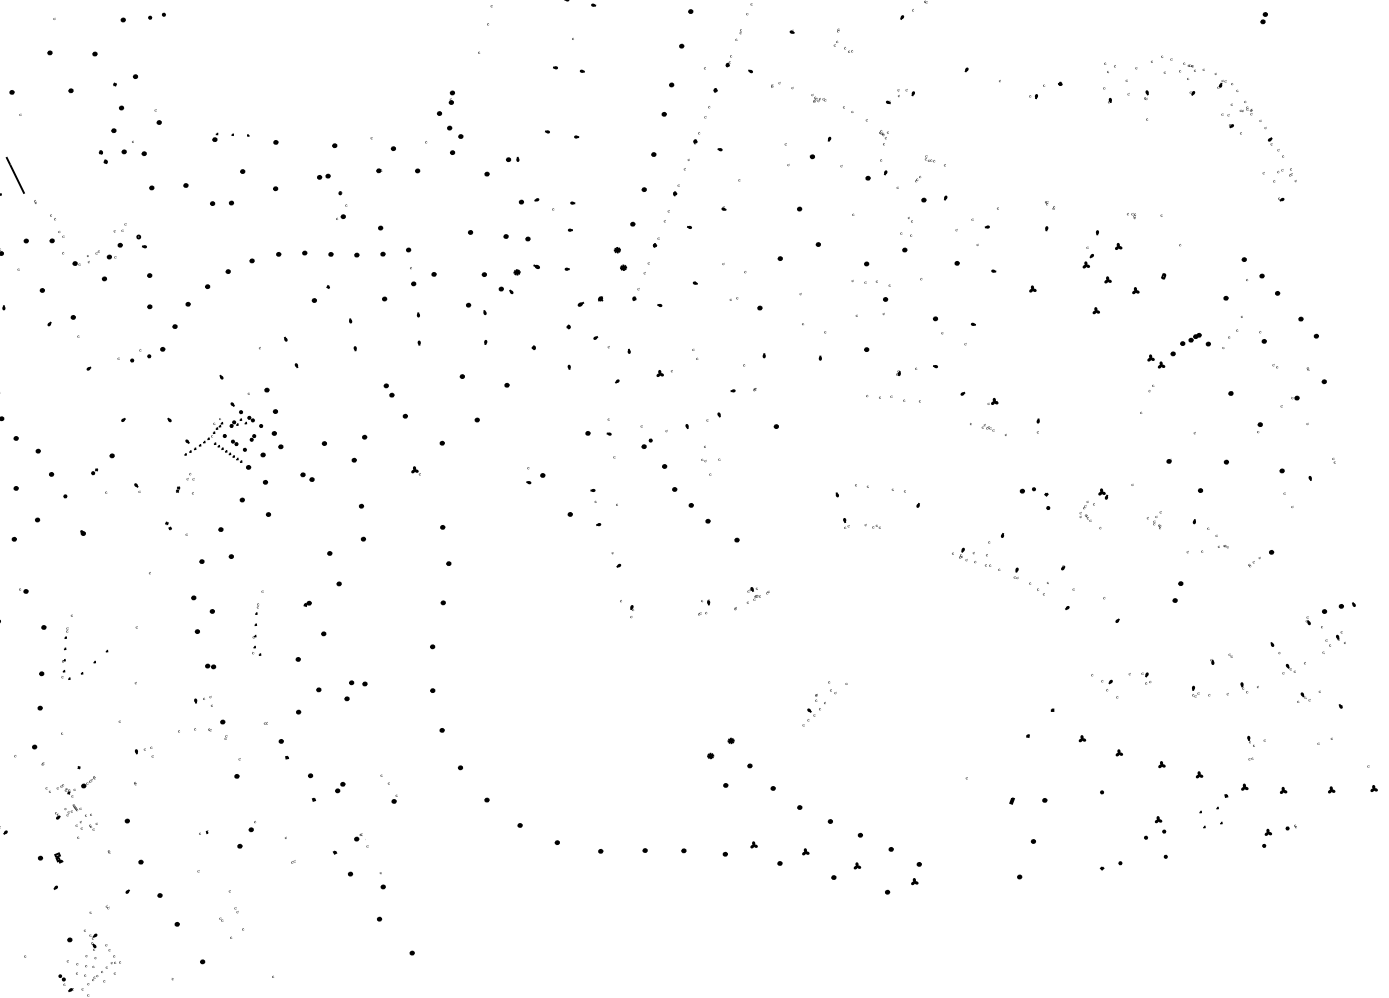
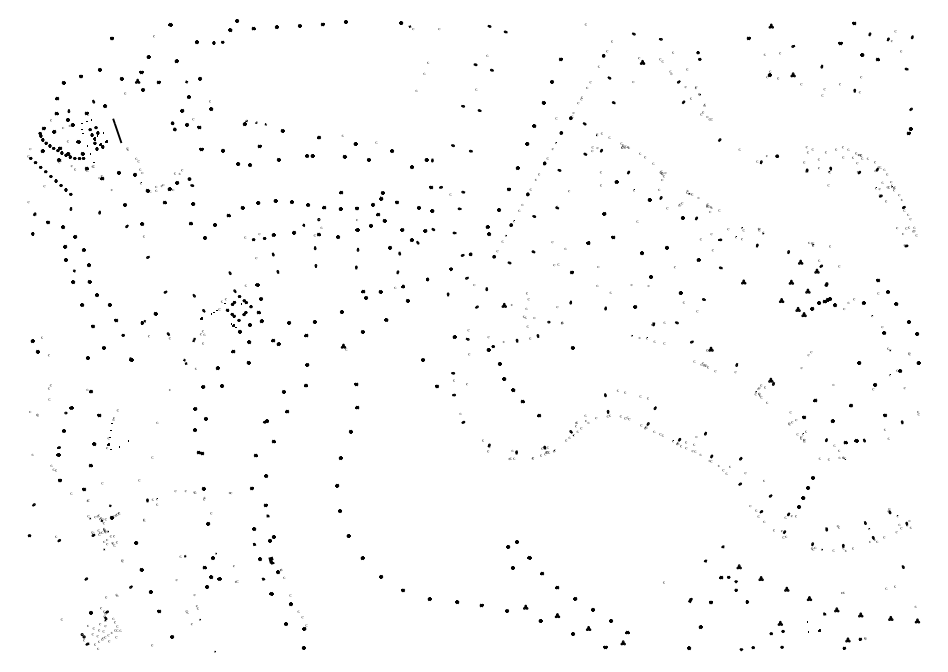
part: (842, 41) -> (706, 112), moved
part: (40, 91) -> (139, 80), added
part: (898, 95) -> (592, 150), moved
part: (448, 115) -> (378, 206), moved
part: (970, 177) -> (713, 207), added
part: (339, 205) -> (317, 227), moved
part: (906, 227) -> (739, 233), moved
part: (1087, 257) -> (818, 266), moved
part: (618, 258) -> (487, 230), size x0.62
part: (527, 270) -> (429, 230), size x0.62
part: (871, 282) -> (643, 265), removed
part: (590, 300) -> (466, 254), size x0.62
part: (1192, 349) -> (824, 307), moved
part: (140, 355) -> (259, 237), moved
part: (491, 364) -> (399, 286), added
part: (388, 390) -> (364, 294), moved
part: (711, 459) -> (529, 317), moved
part: (527, 475) -> (413, 358), removed
part: (1034, 499) -> (728, 583), moved
part: (1093, 509) -> (764, 390), moved
part: (916, 539) -> (651, 429), added
part: (1260, 558) -> (796, 420), moved
part: (627, 608) -> (486, 445), moved
part: (1338, 608) -> (854, 441), moved
part: (257, 622) -> (233, 429), removed
part: (1157, 634) -> (794, 507), added
part: (1104, 685) -> (757, 513), moved
part: (355, 688) -> (213, 581), moved
part: (1307, 696) -> (883, 558), removed
part: (202, 701) -> (192, 474), removed
part: (823, 701) -> (580, 427), moved
part: (1255, 740) -> (847, 581), removed
part: (720, 748) -> (512, 544), size x0.62
part: (283, 749) -> (266, 510), moved
part: (389, 788) -> (302, 620), moved
part: (50, 858) -> (266, 560), moved

